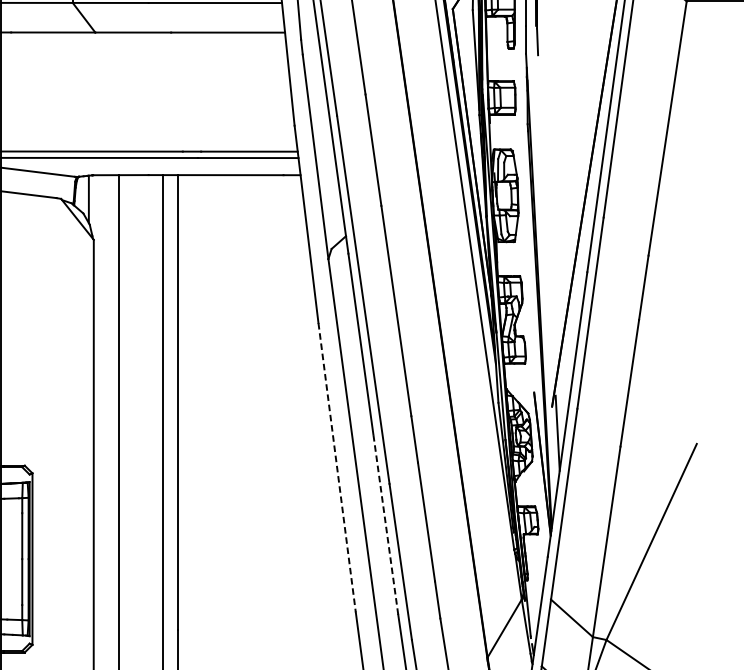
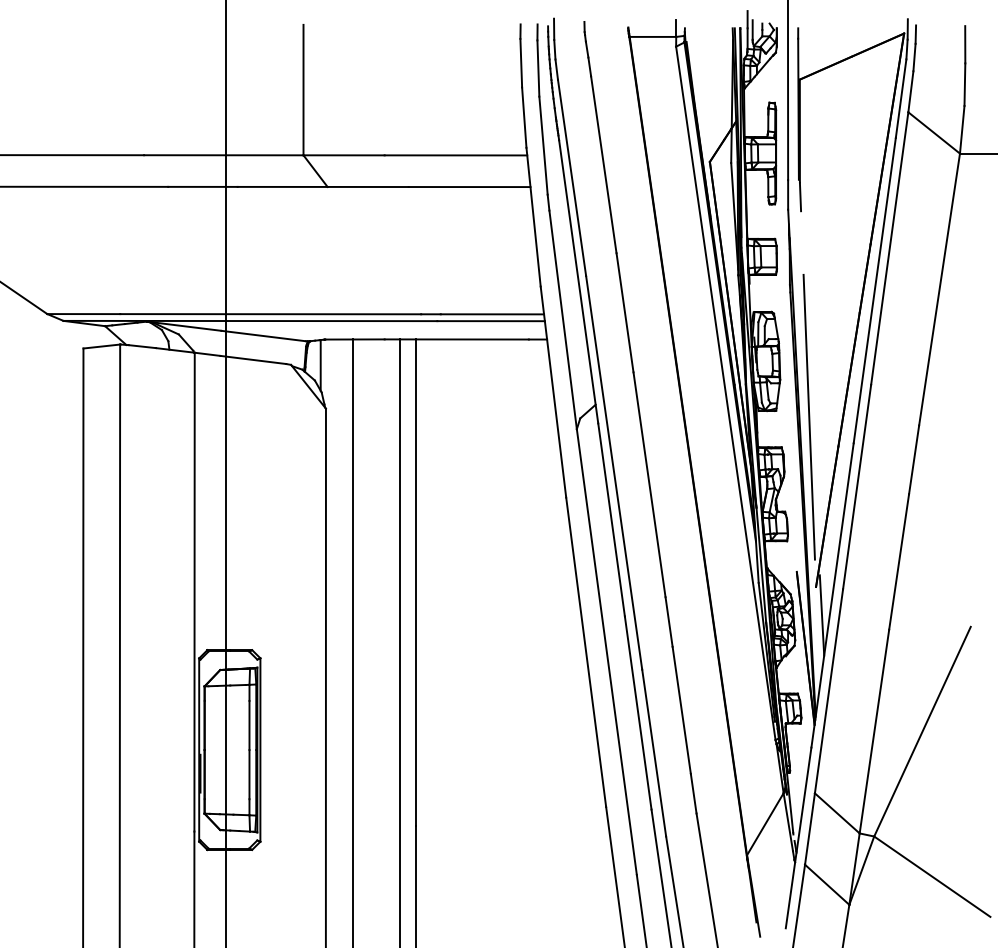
line: (545, 247) -> (808, 416), added
line: (337, 467) -> (586, 652), dashed -> solid
line: (386, 524) -> (638, 712), dashed -> solid

